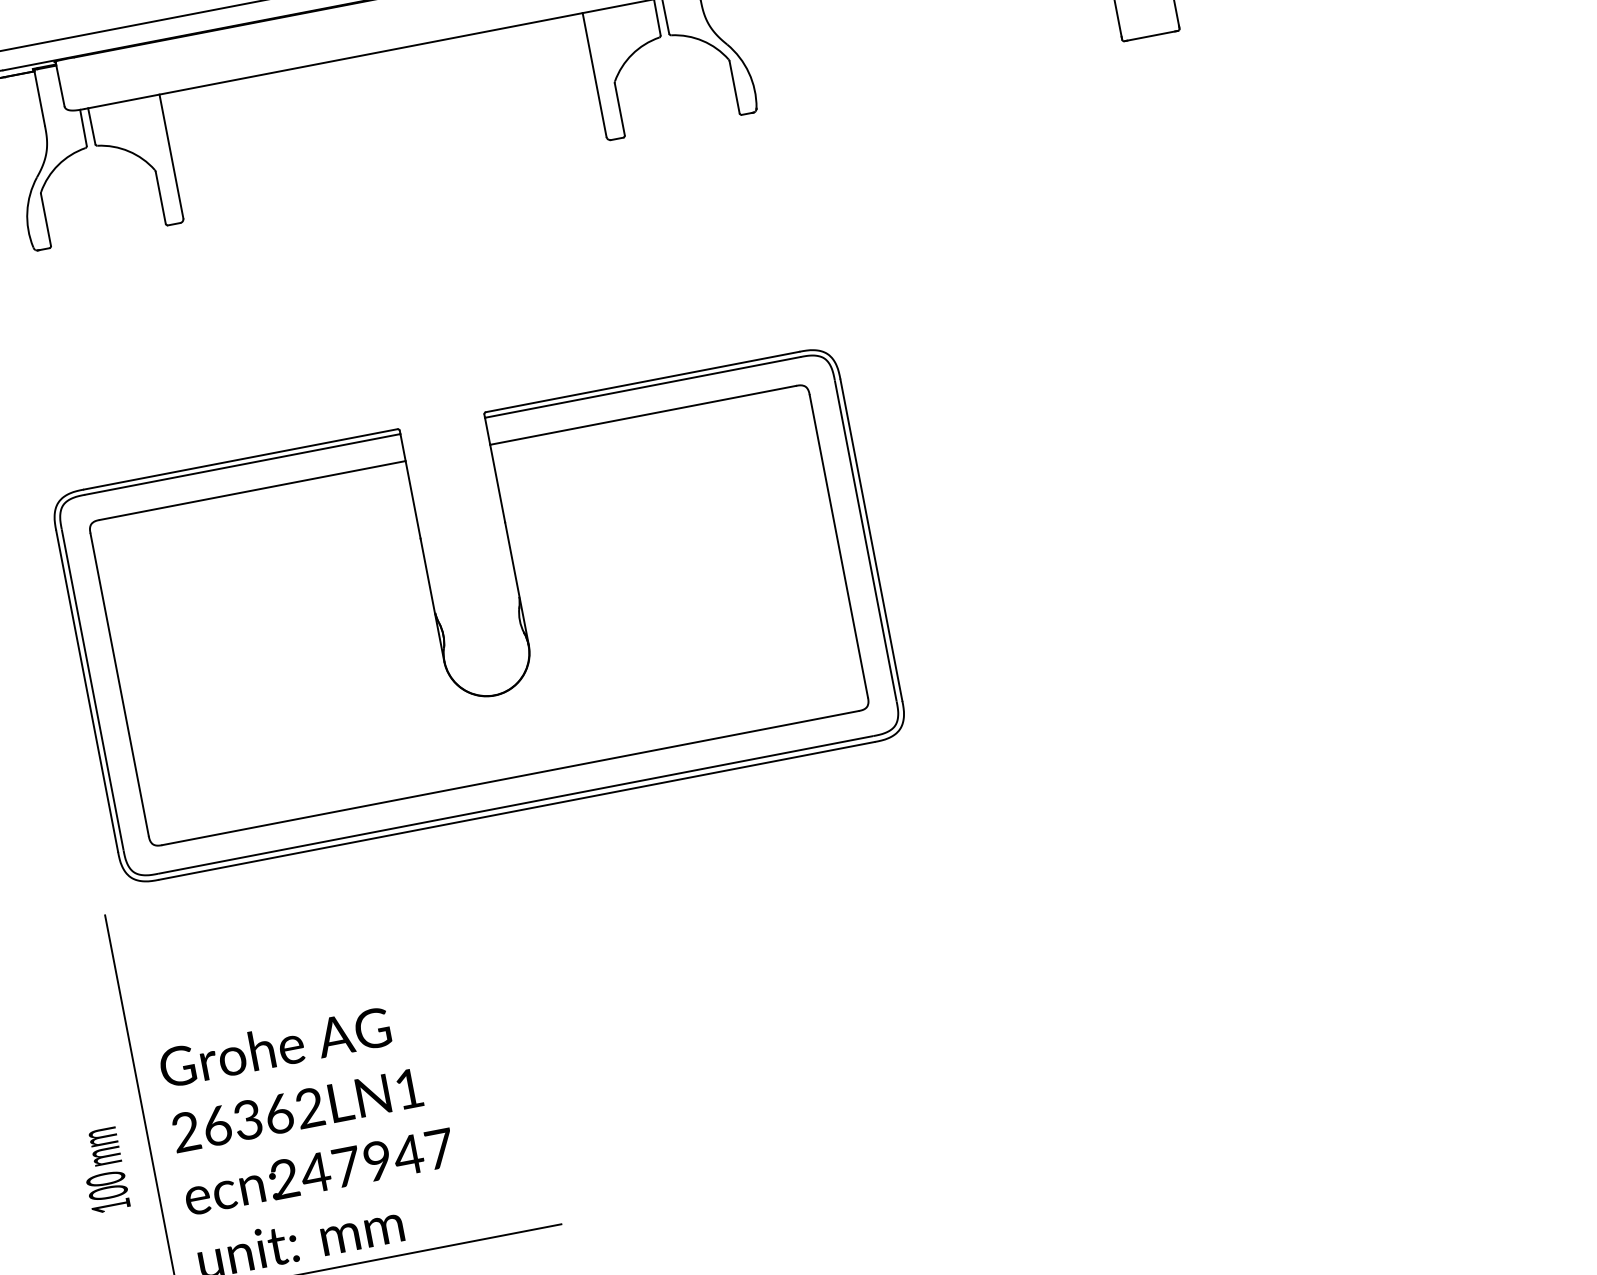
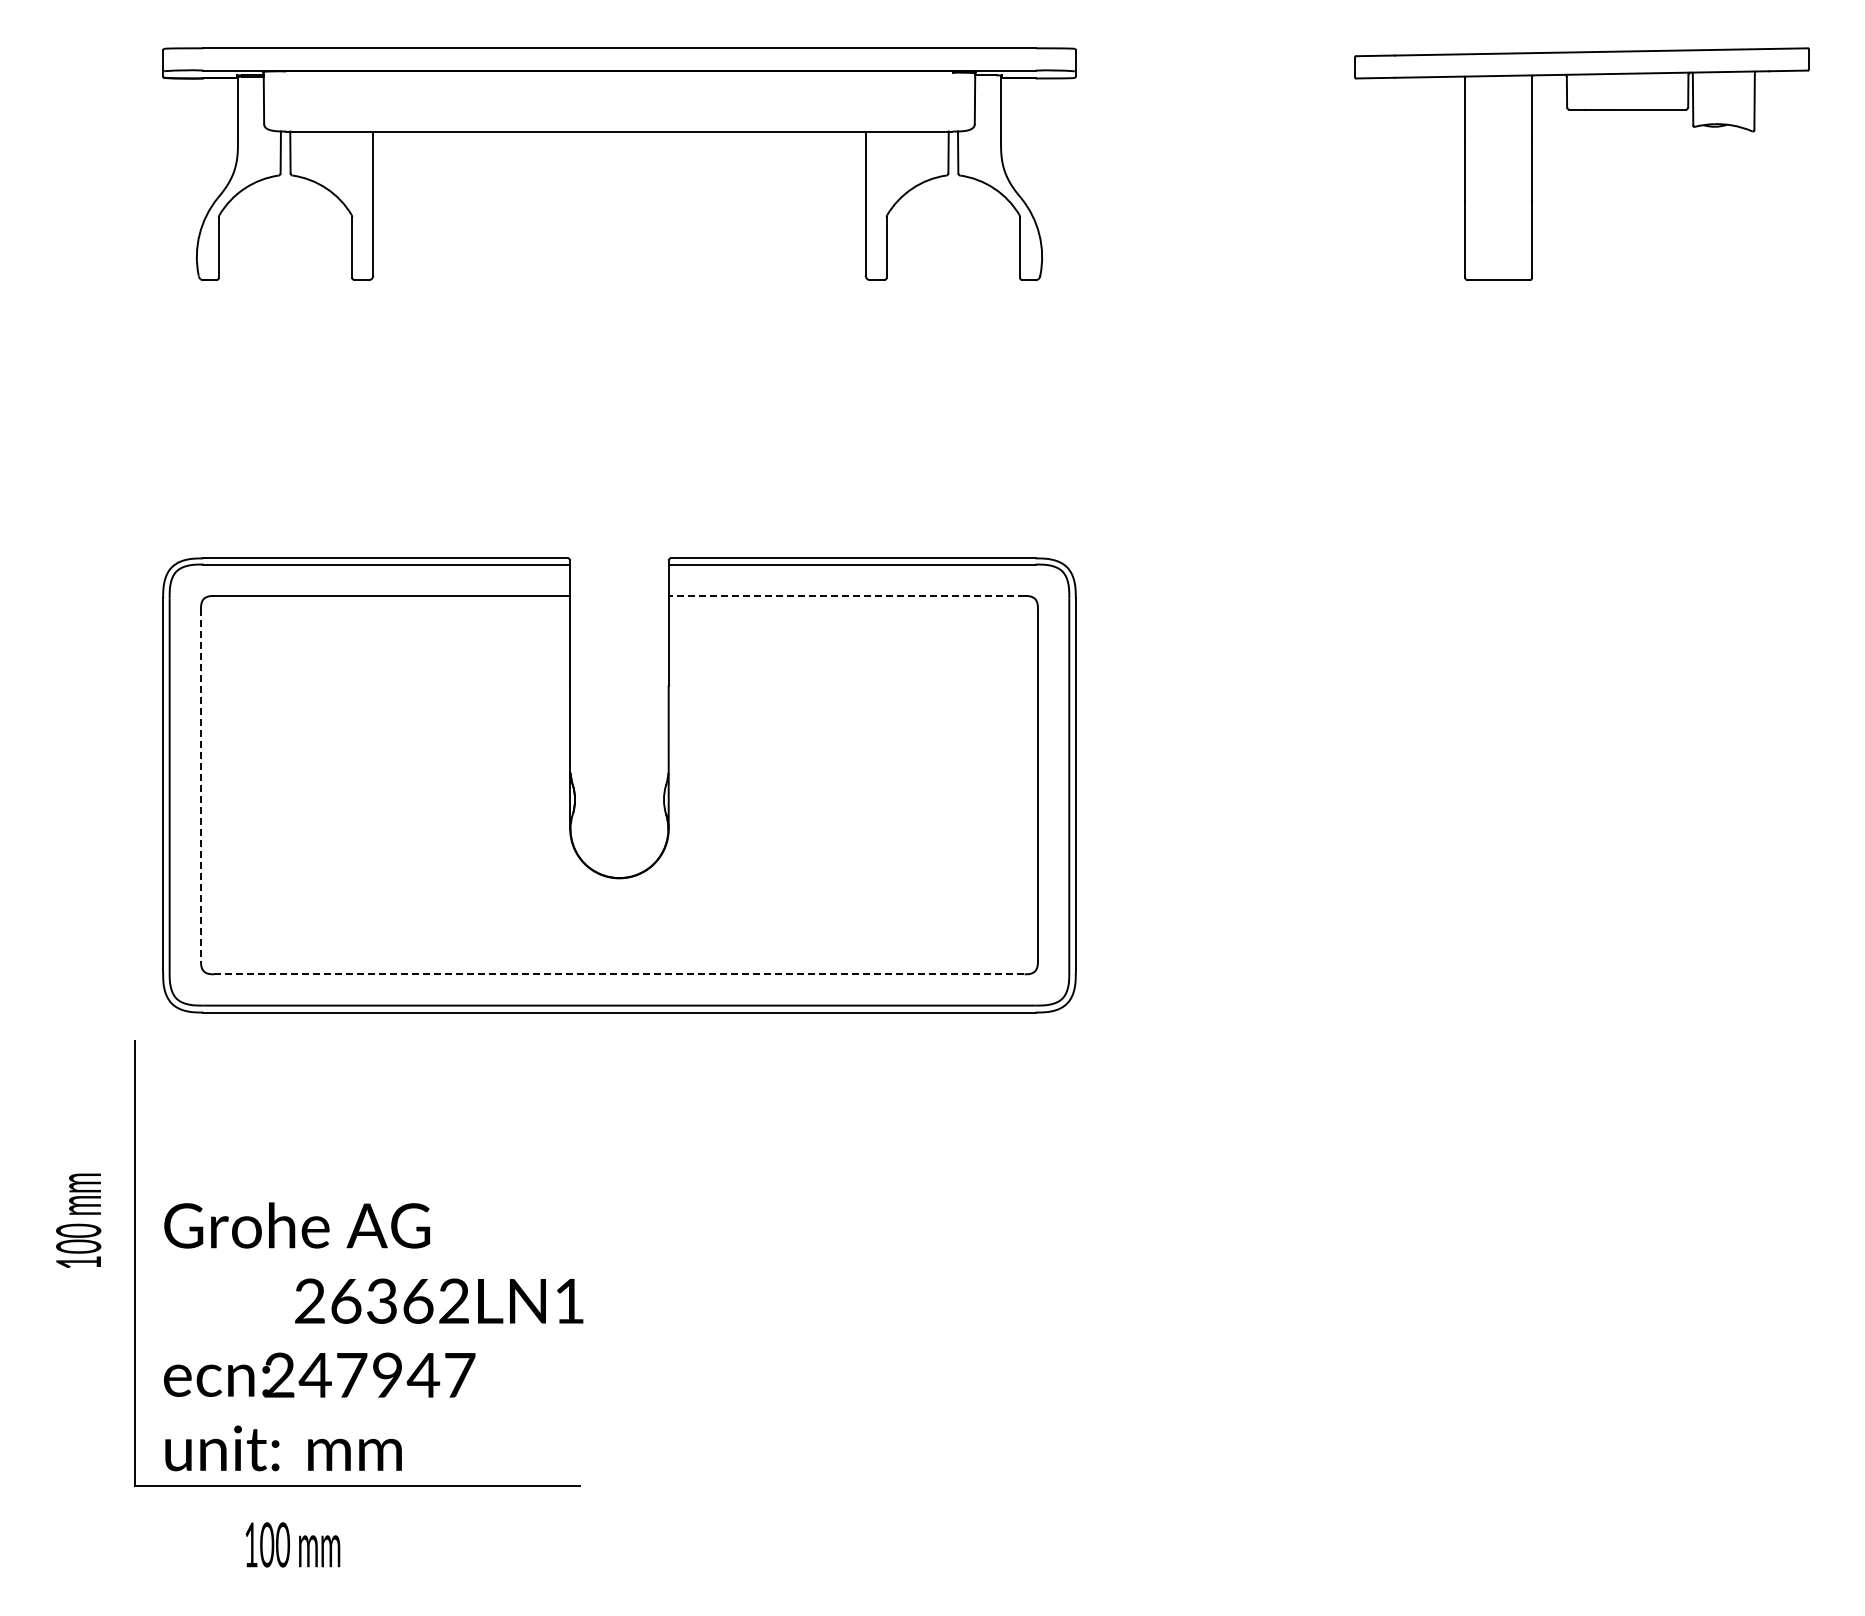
line: (642, 414) -> (846, 595), solid -> dashed
line: (120, 684) -> (201, 785), solid -> dashed
line: (510, 778) -> (619, 974), solid -> dashed
text: (297, 1109) -> (439, 1300), moved
text: (103, 1170) -> (78, 1220), moved

